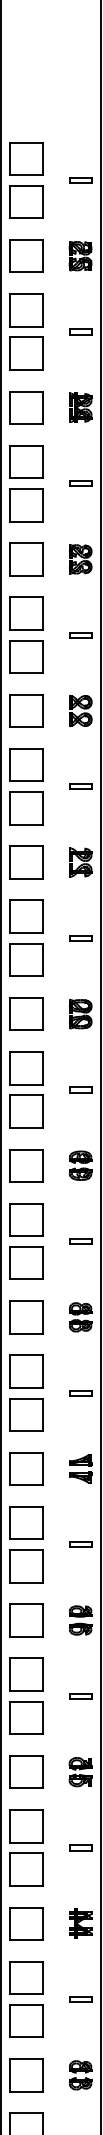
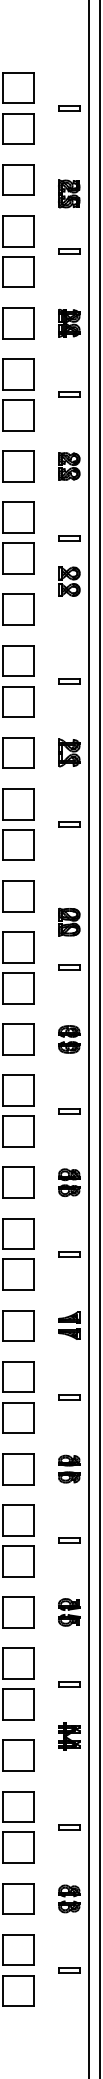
part: (80, 255) -> (69, 193), moved
part: (80, 710) -> (69, 581), moved
part: (80, 1013) -> (69, 921), moved
part: (80, 1923) -> (69, 1736), moved

